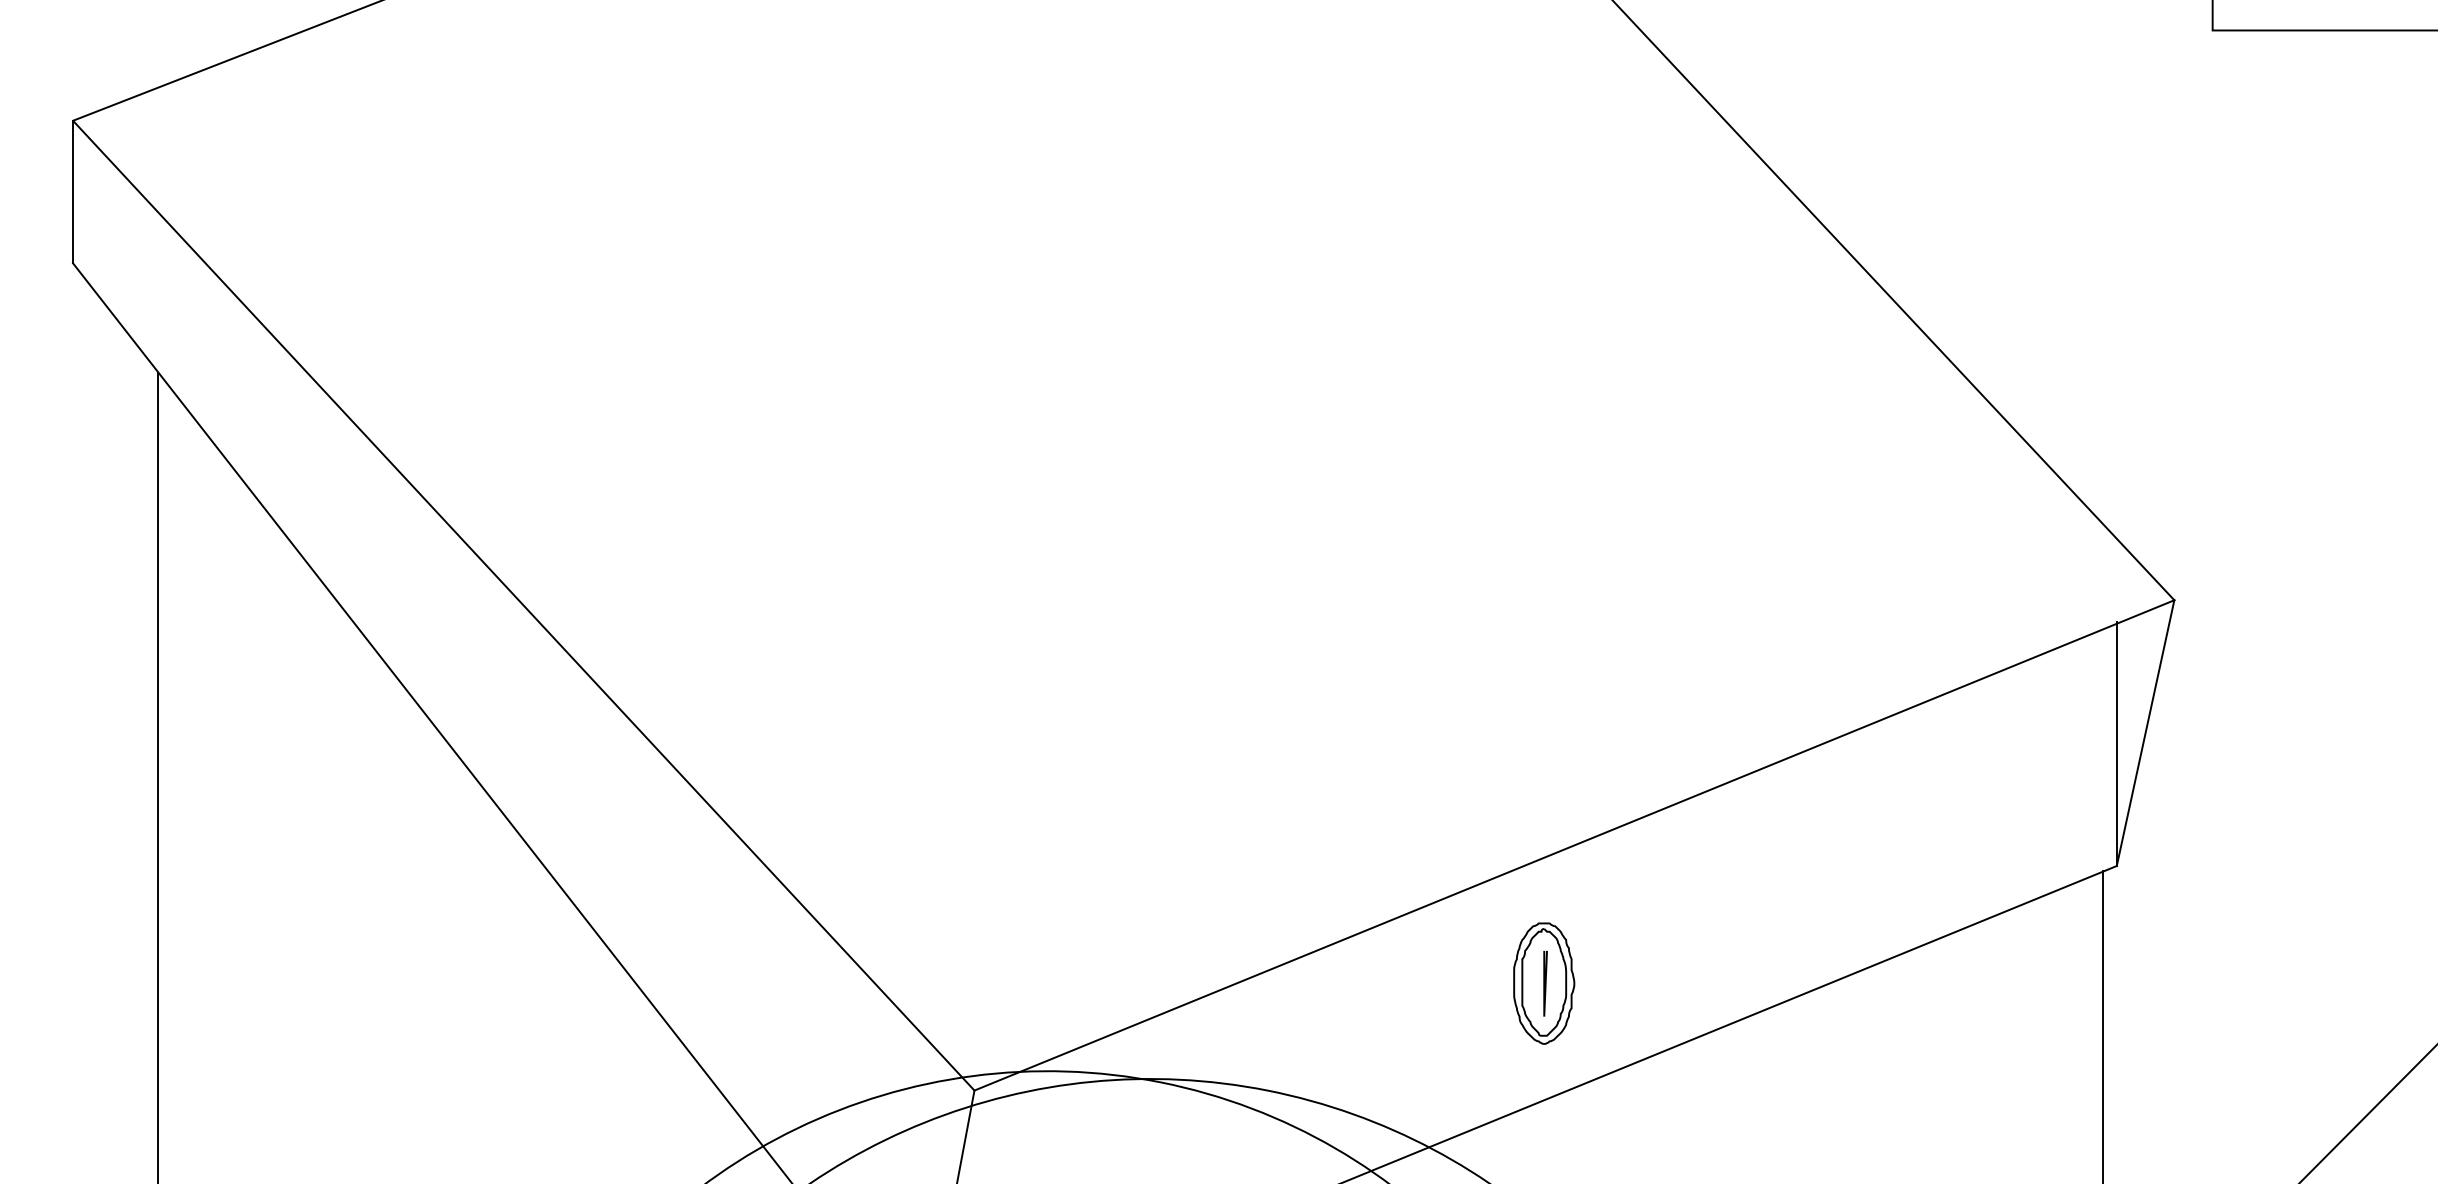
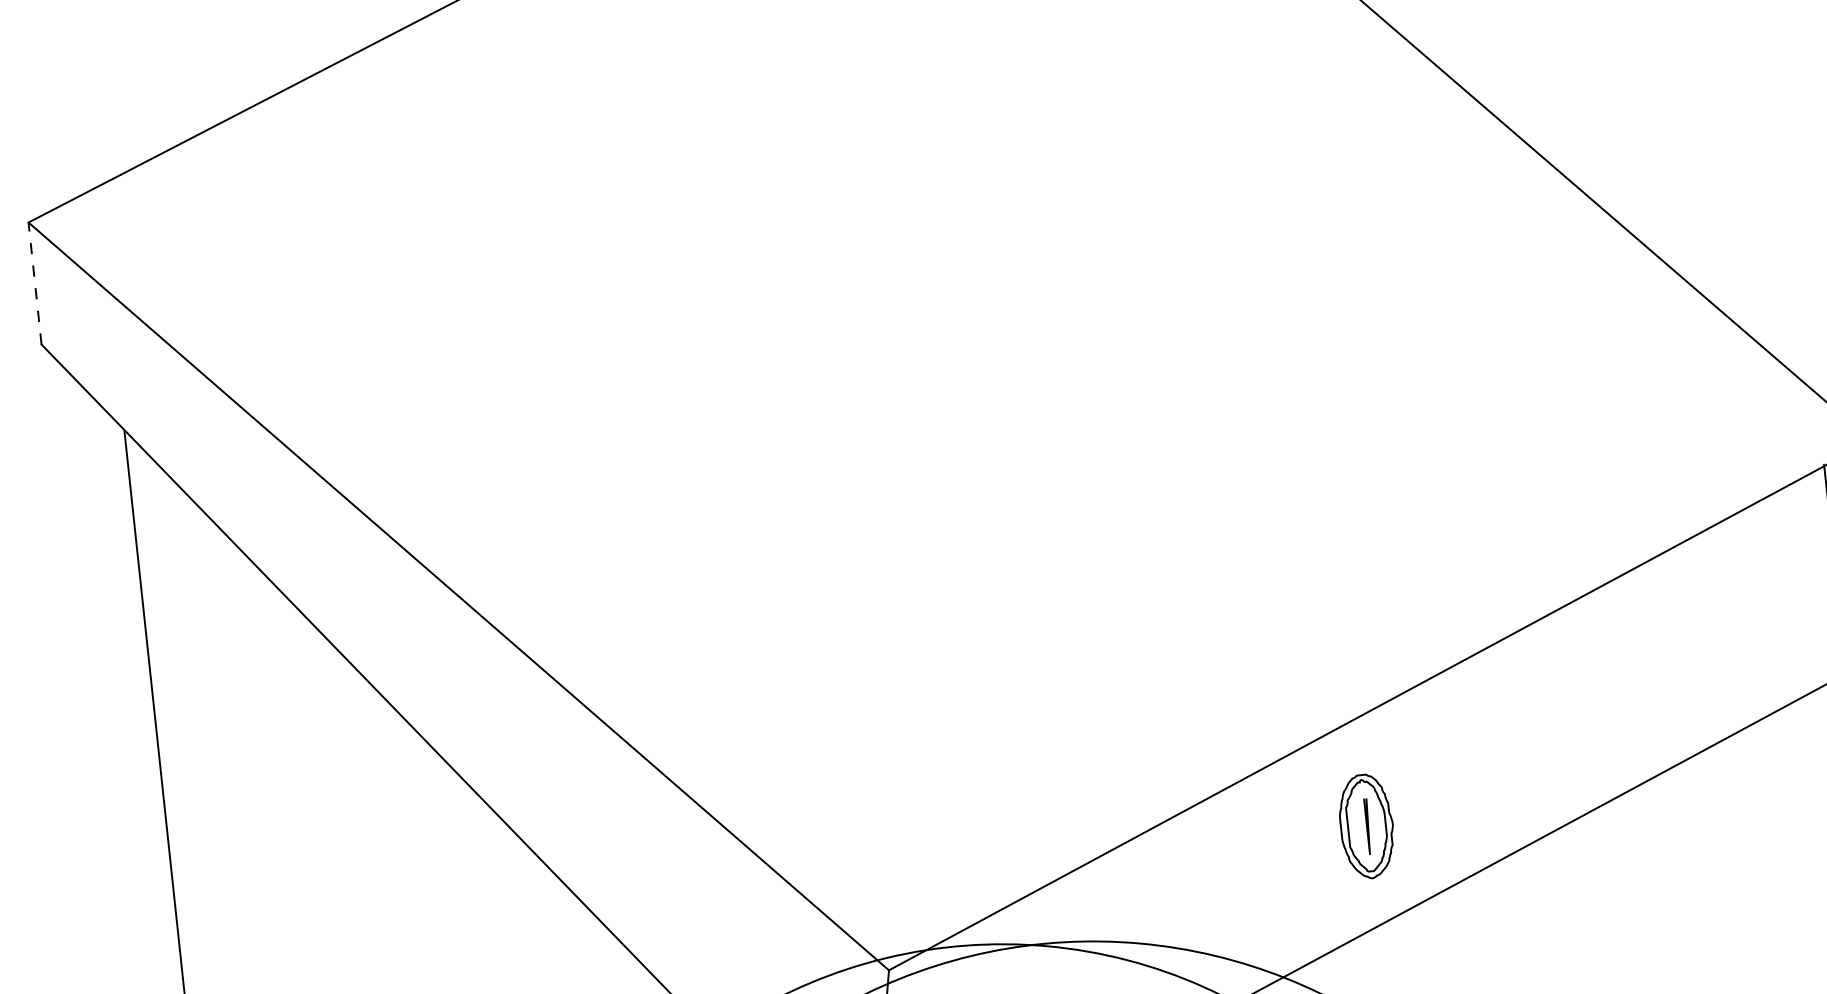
line: (73, 191) -> (35, 283), solid -> dashed

